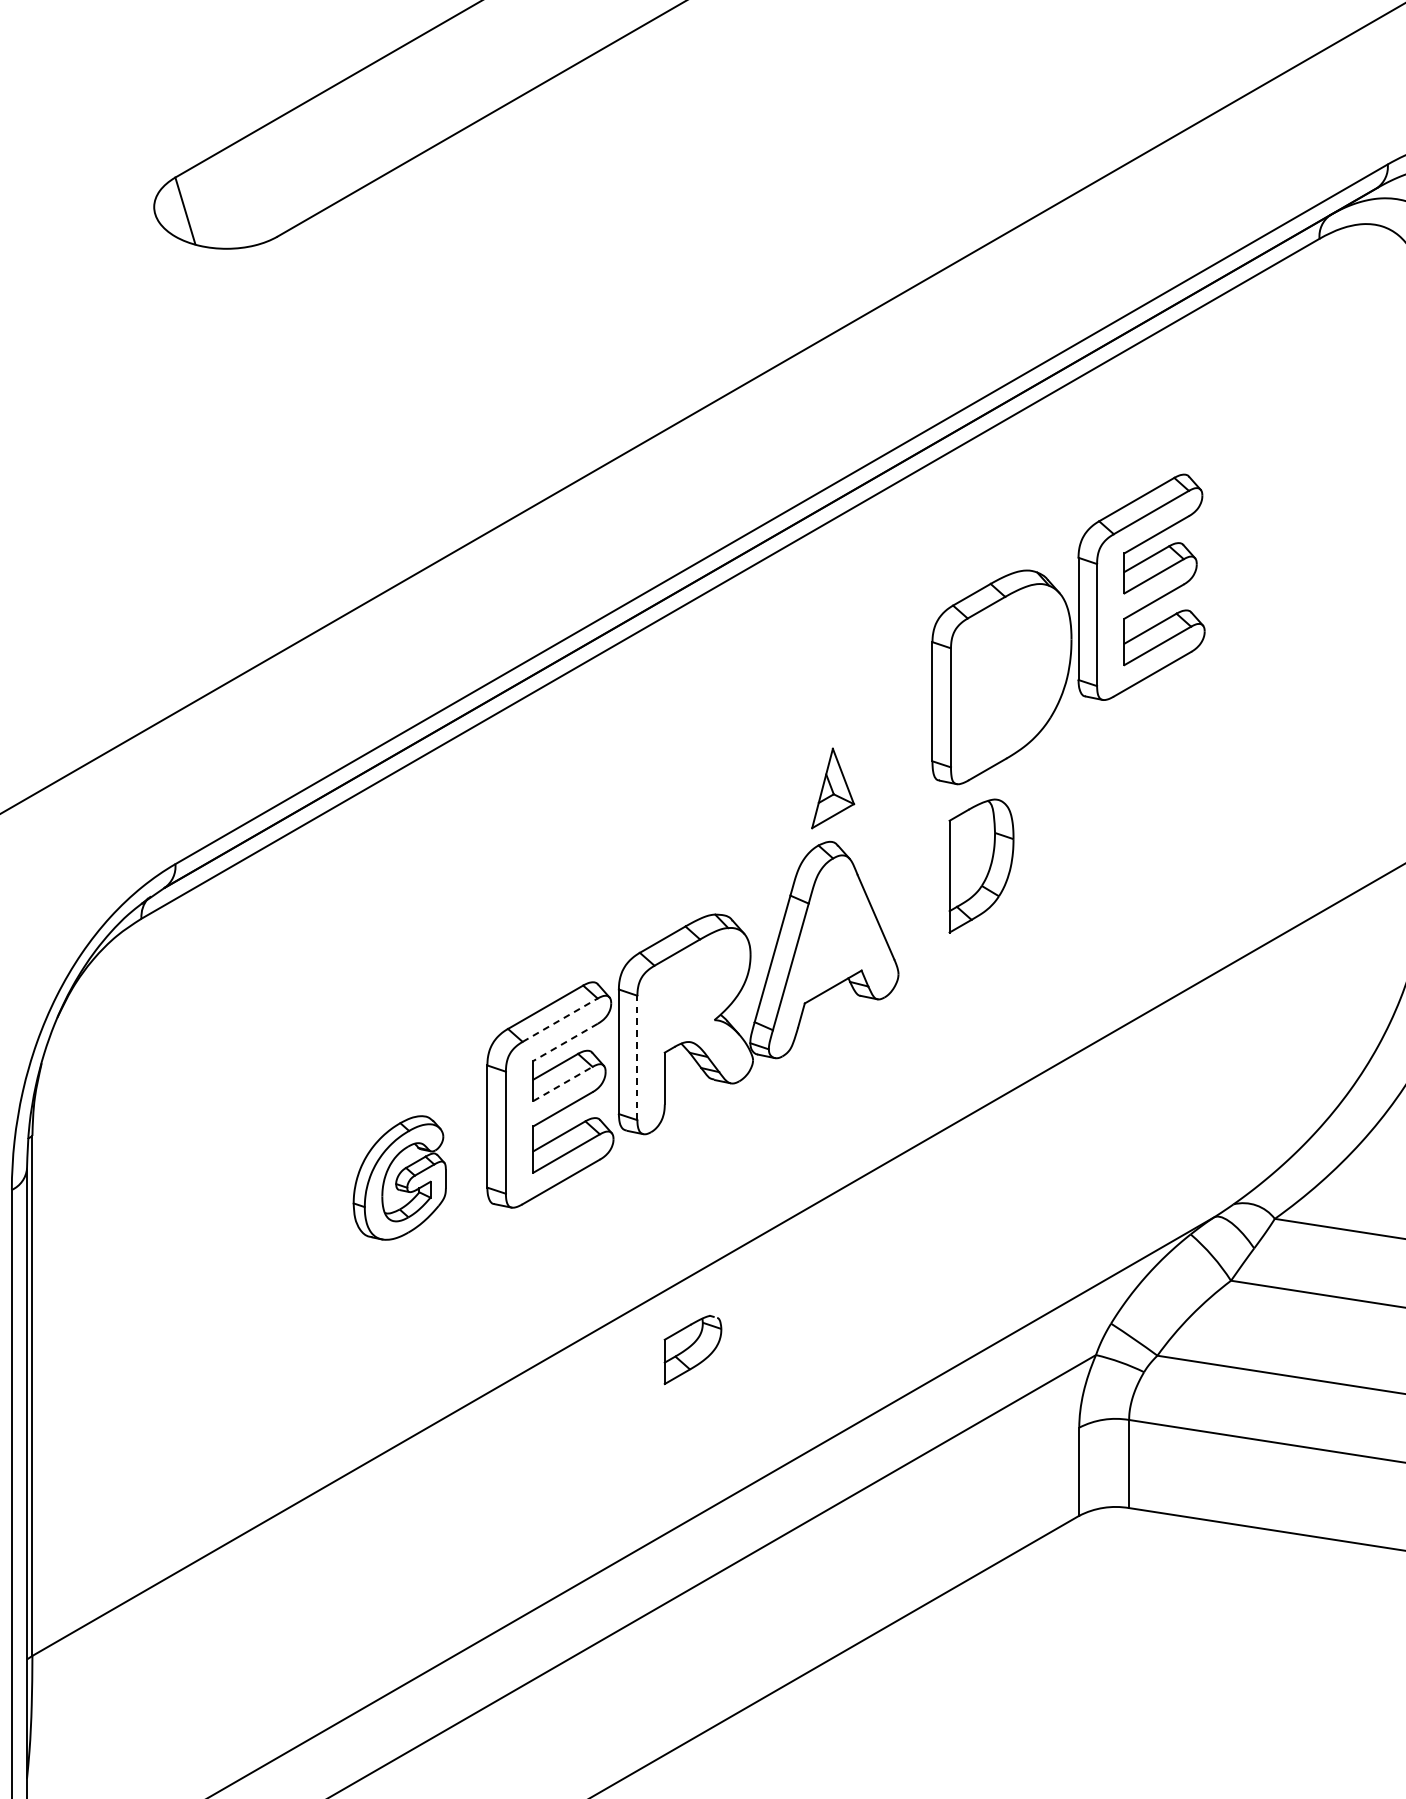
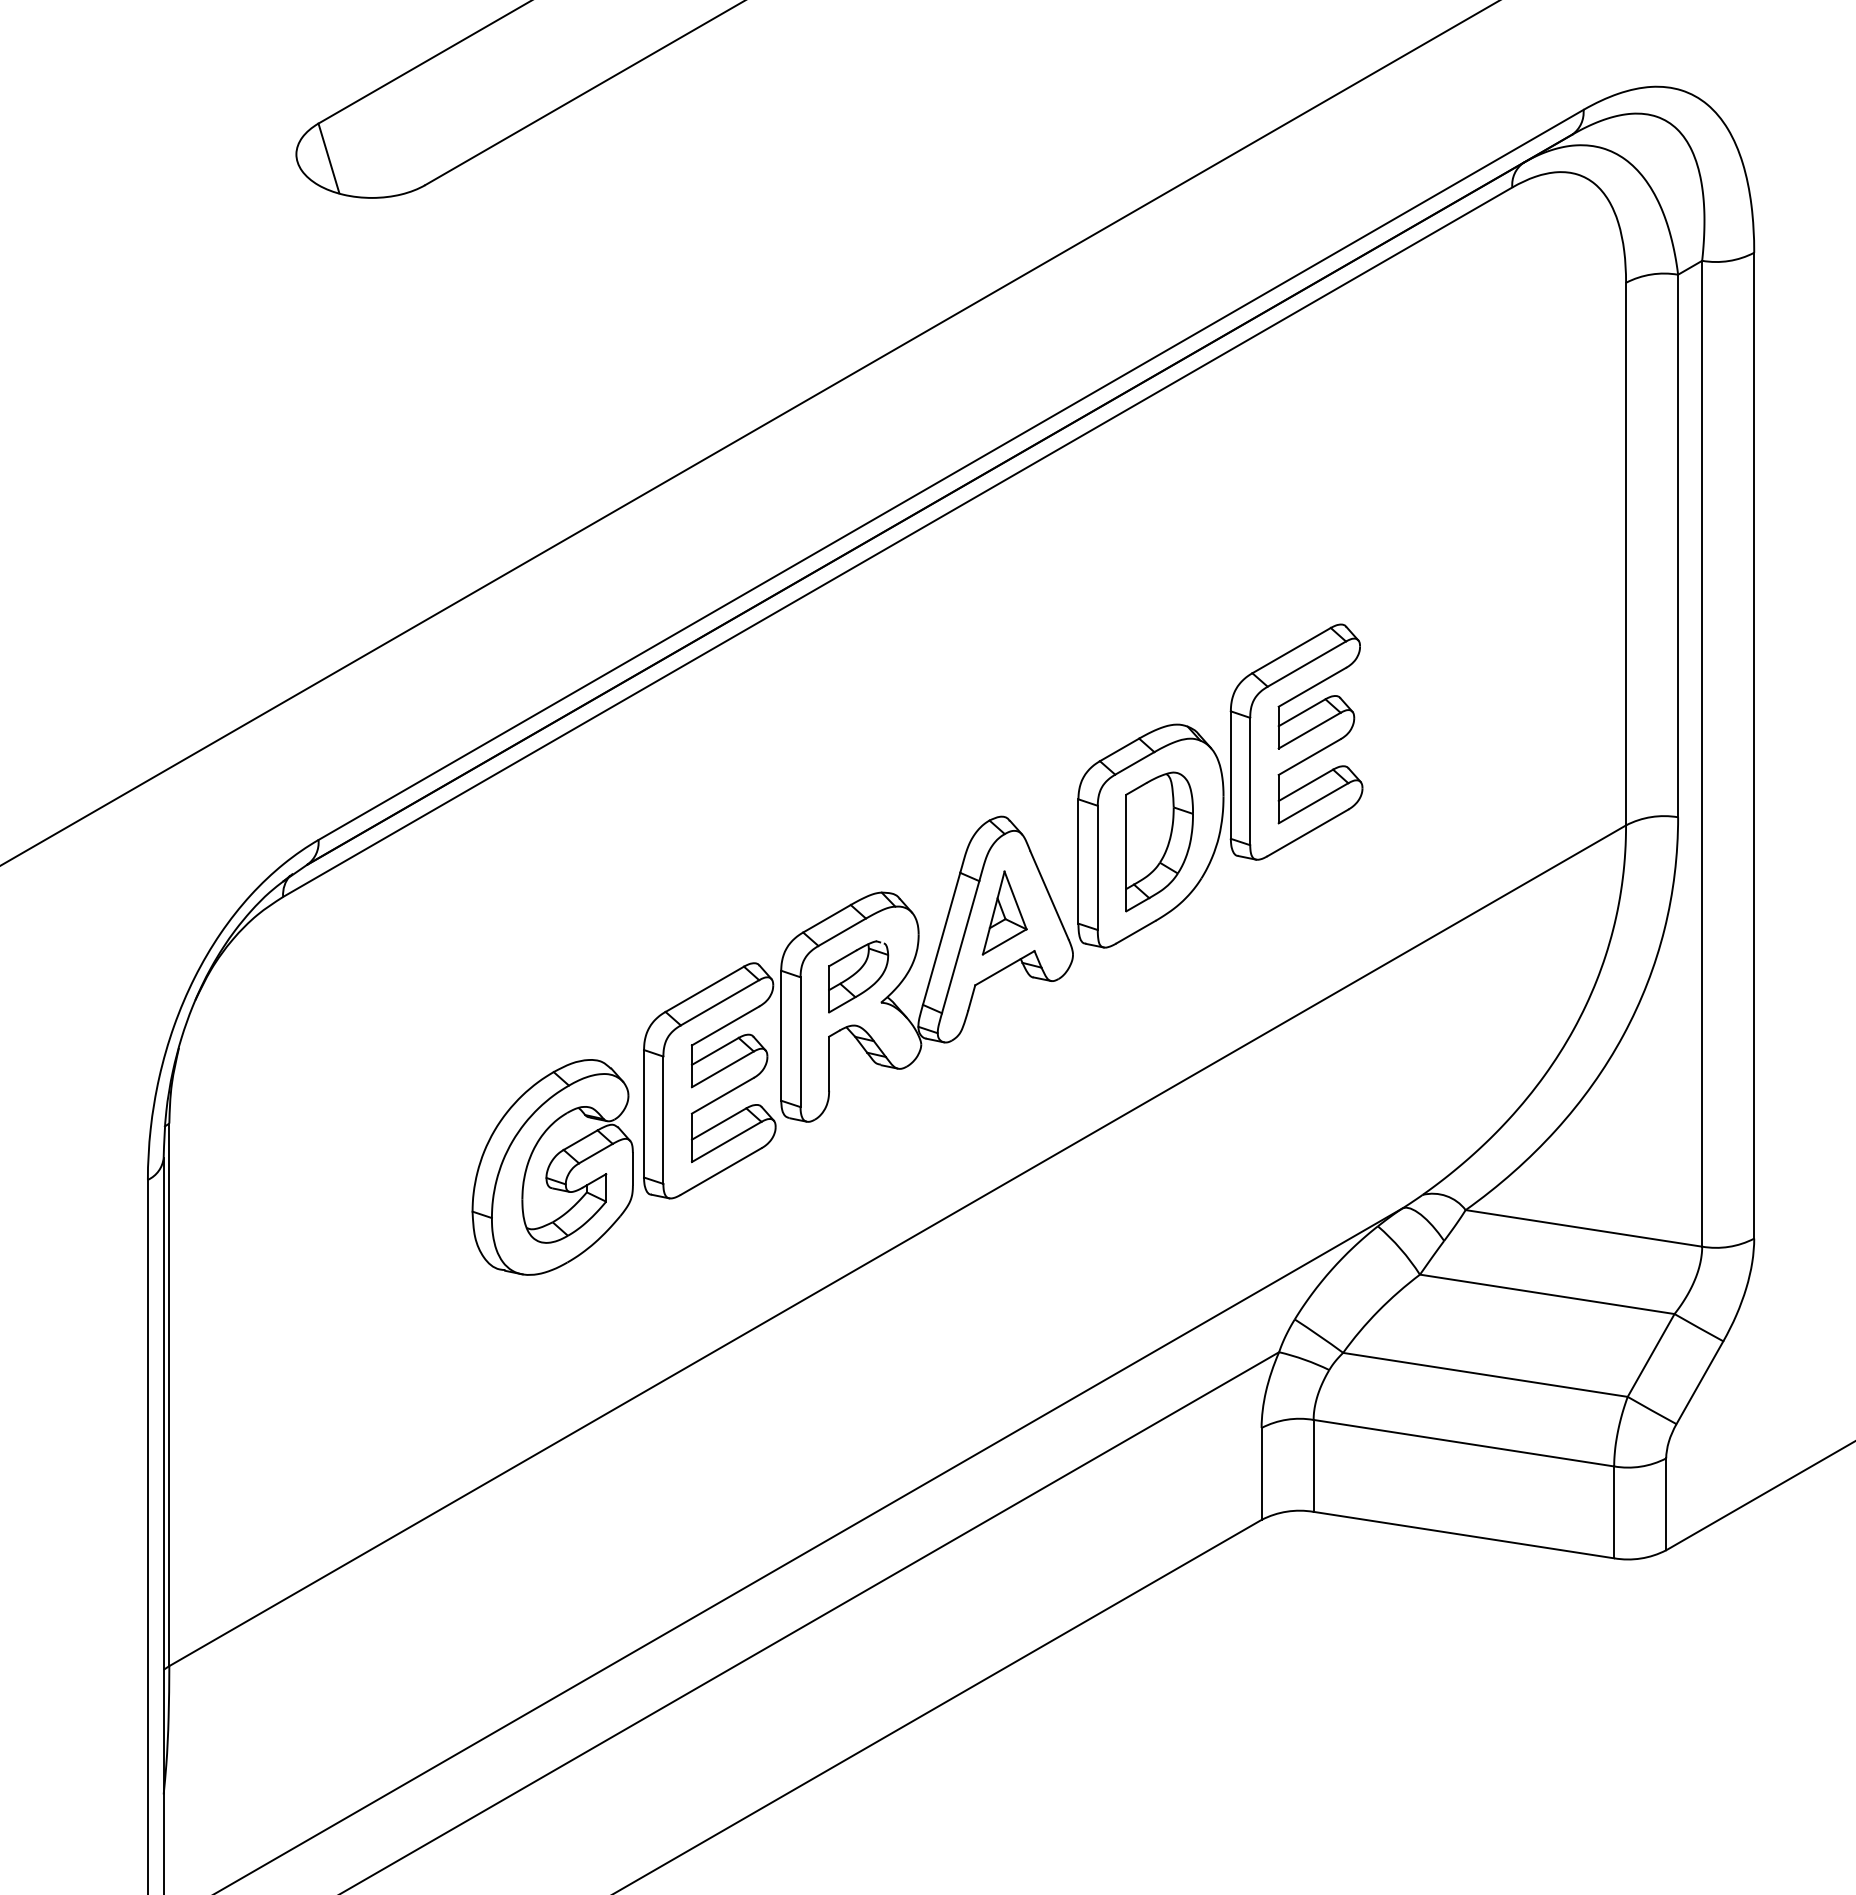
part: (1068, 628) -> (1220, 785), moved
part: (832, 787) -> (1004, 912), moved
line: (560, 1019) -> (720, 1002), dashed -> solid
line: (565, 1042) -> (725, 1026), dashed -> solid
line: (637, 1058) -> (800, 1042), dashed -> solid
line: (562, 1084) -> (722, 1069), dashed -> solid
part: (399, 1178) -> (552, 1167), size x1.67
part: (692, 1349) -> (858, 976), moved

